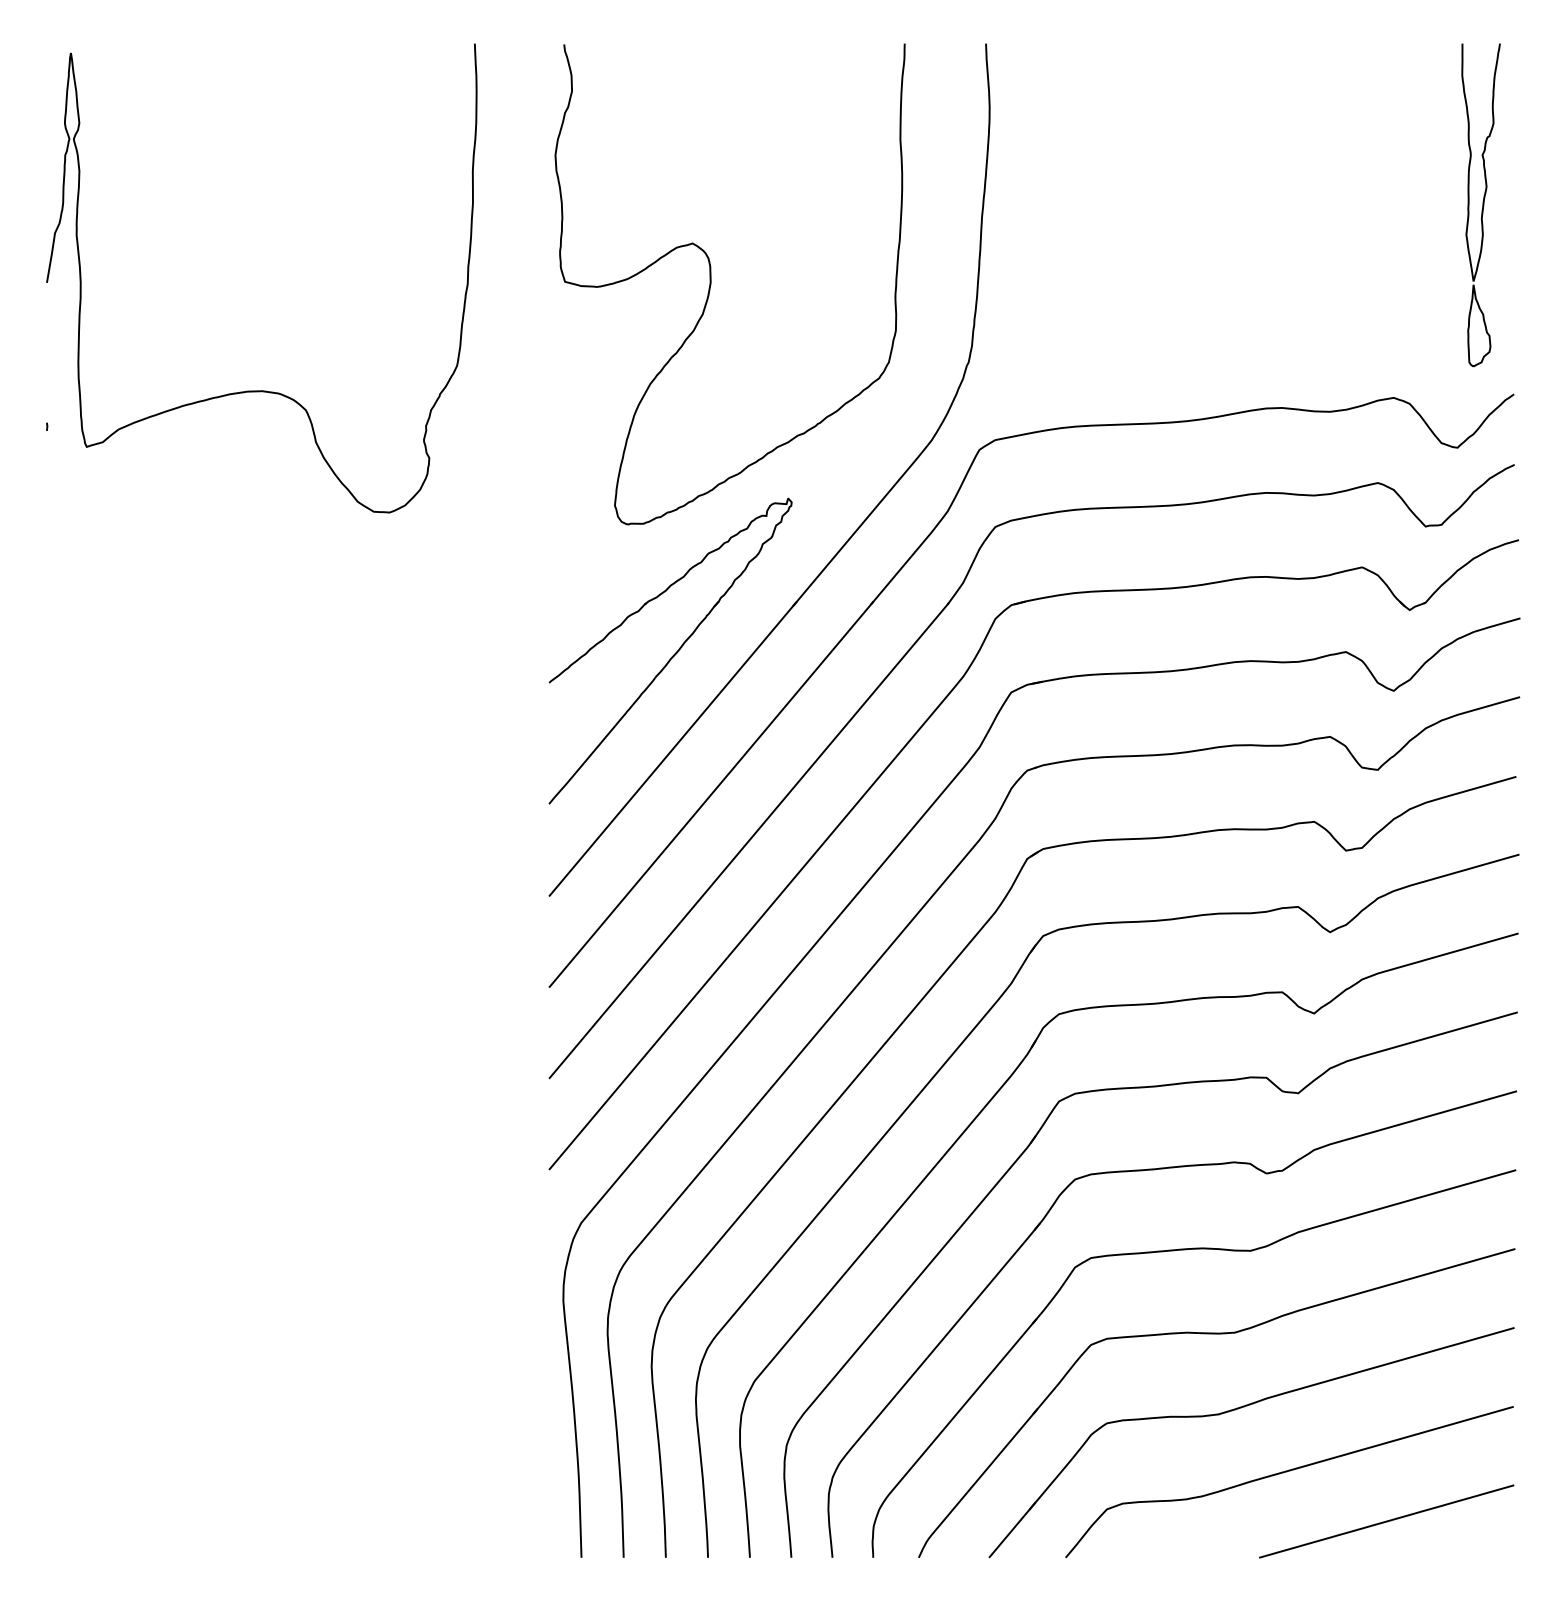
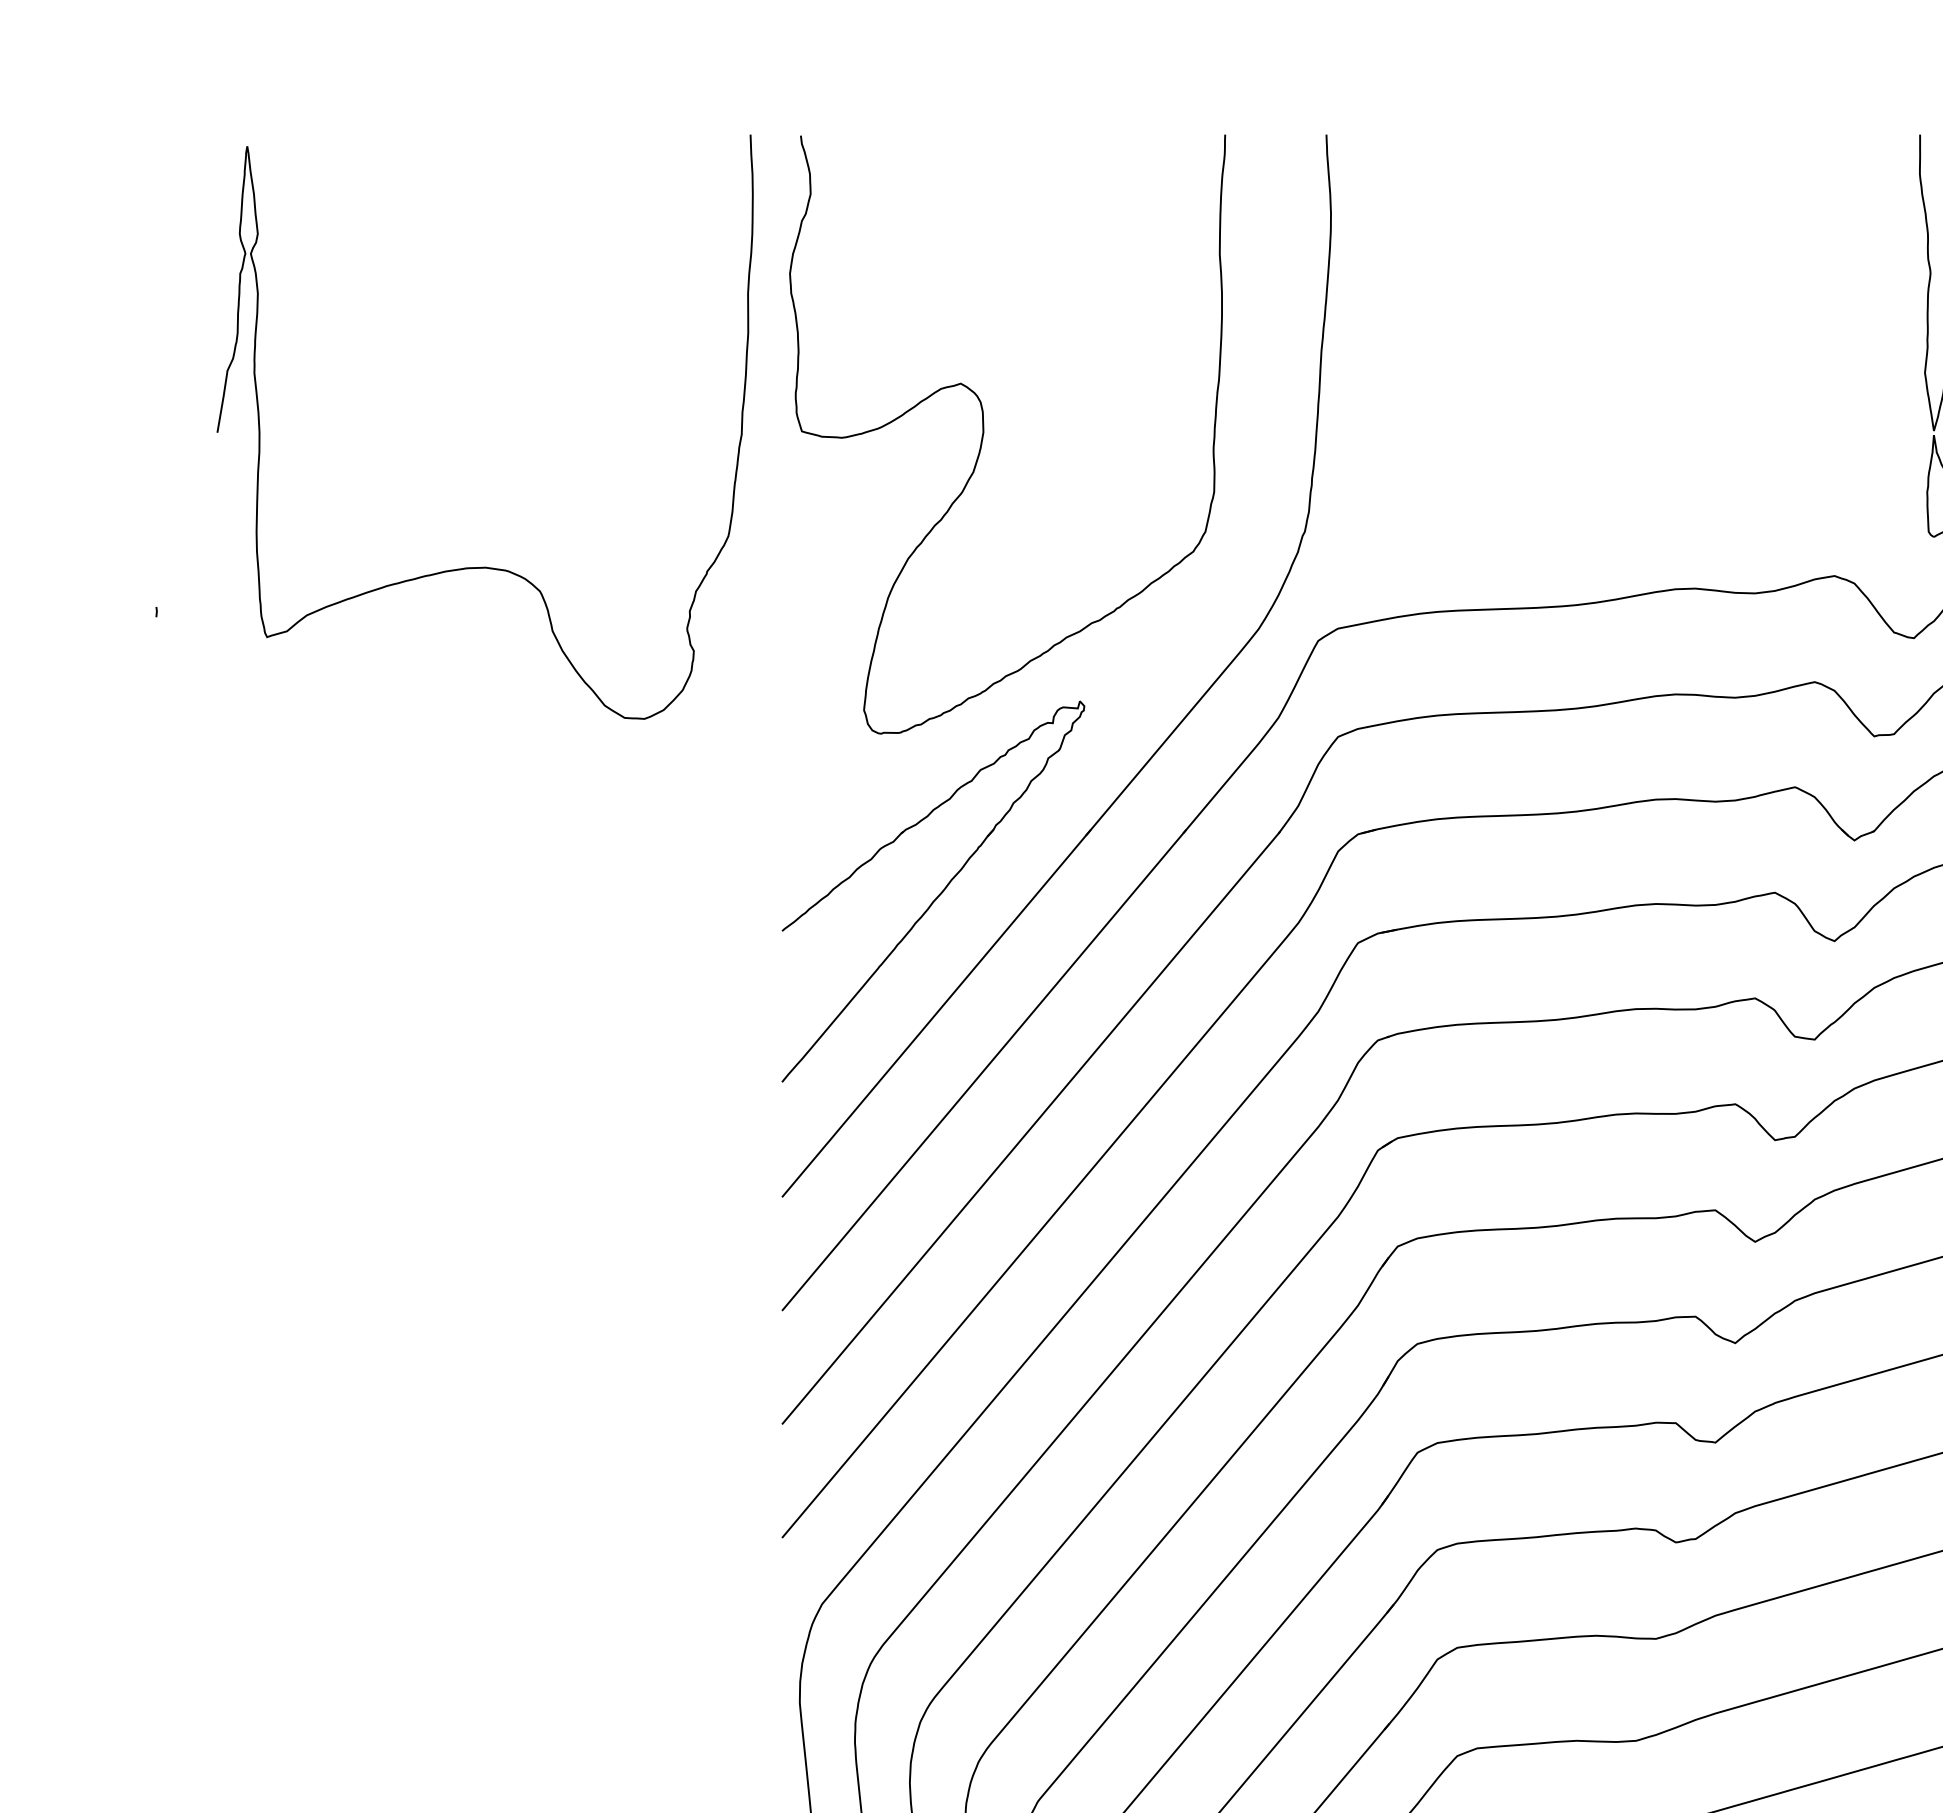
curve: (261, 390) -> (484, 566), moved

